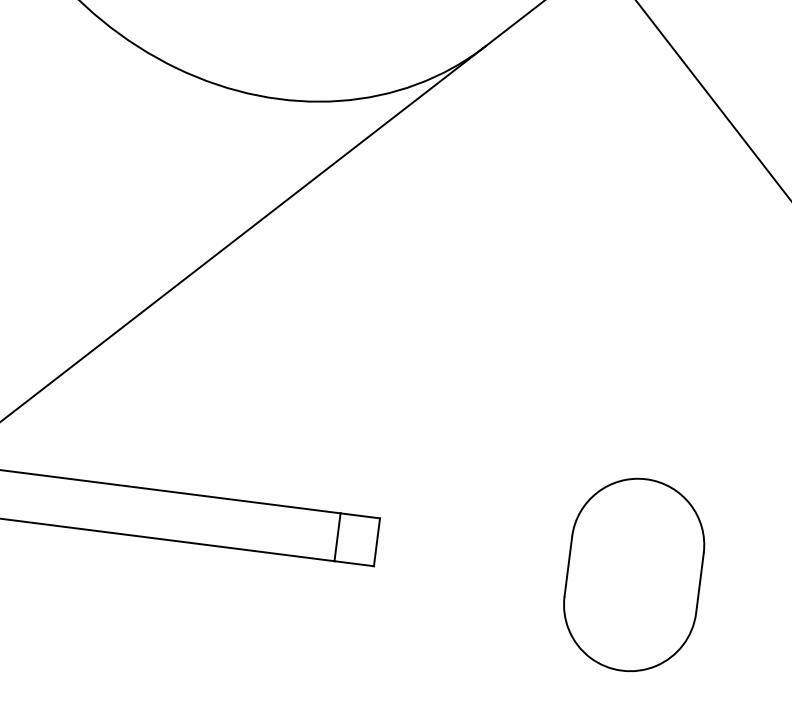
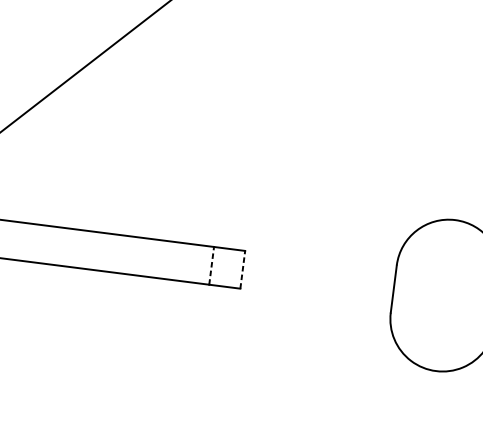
line: (337, 536) -> (211, 265), solid -> dashed
line: (377, 541) -> (243, 269), solid -> dashed

